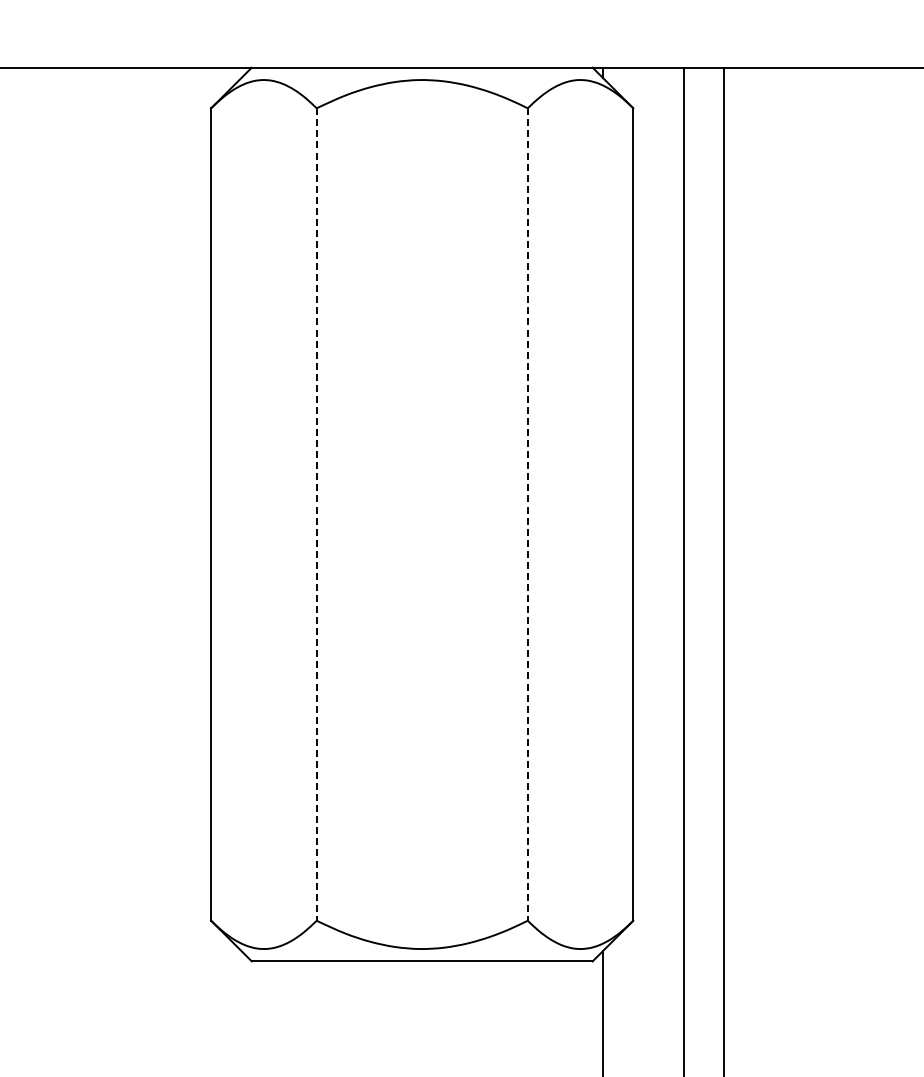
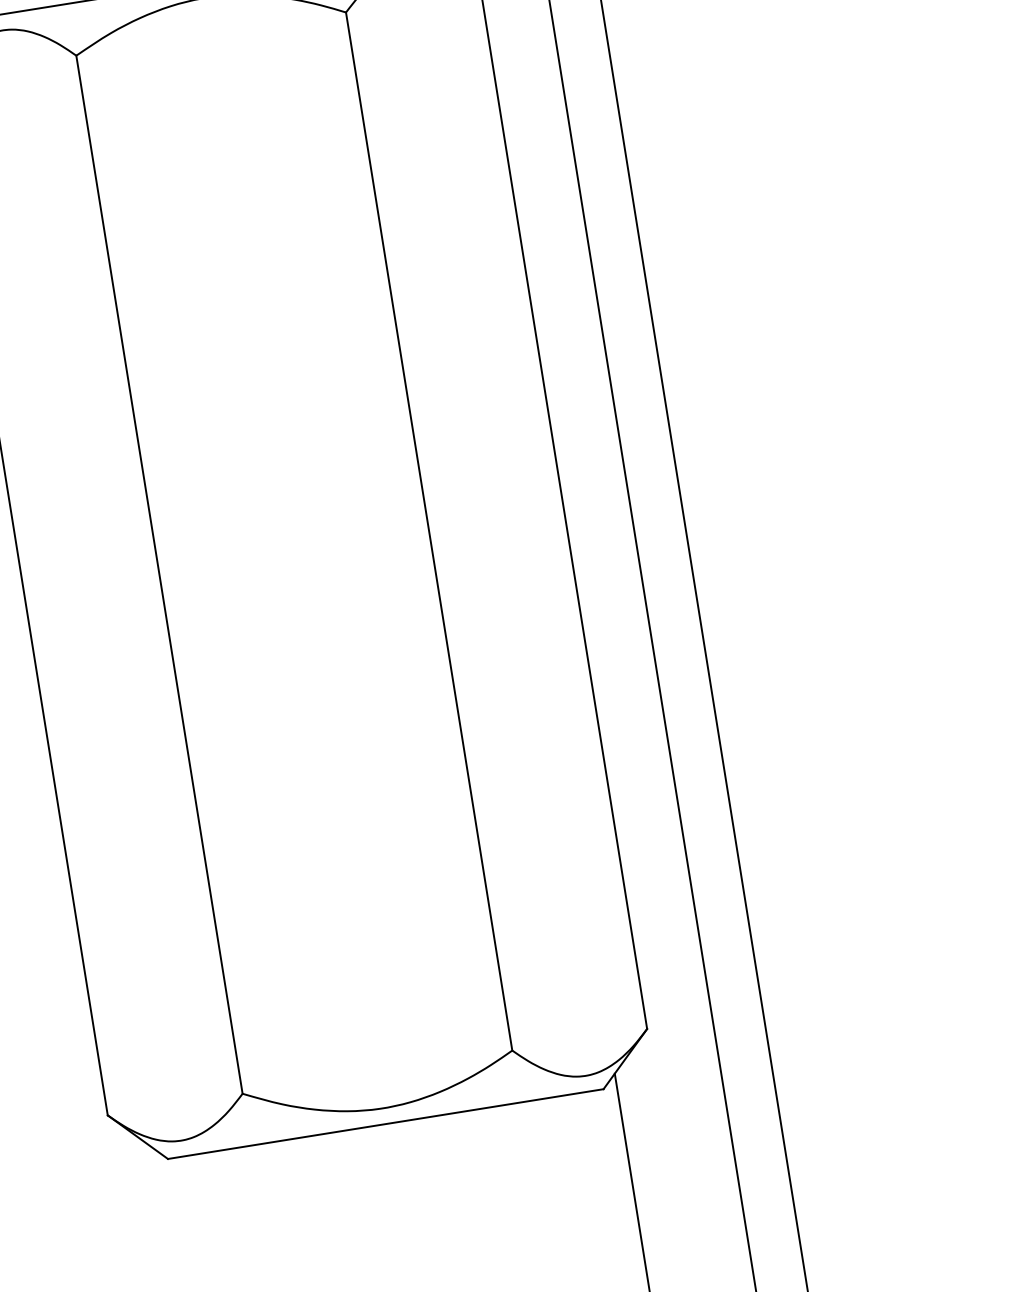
line: (316, 515) -> (159, 576), dashed -> solid
line: (527, 515) -> (429, 532), dashed -> solid

